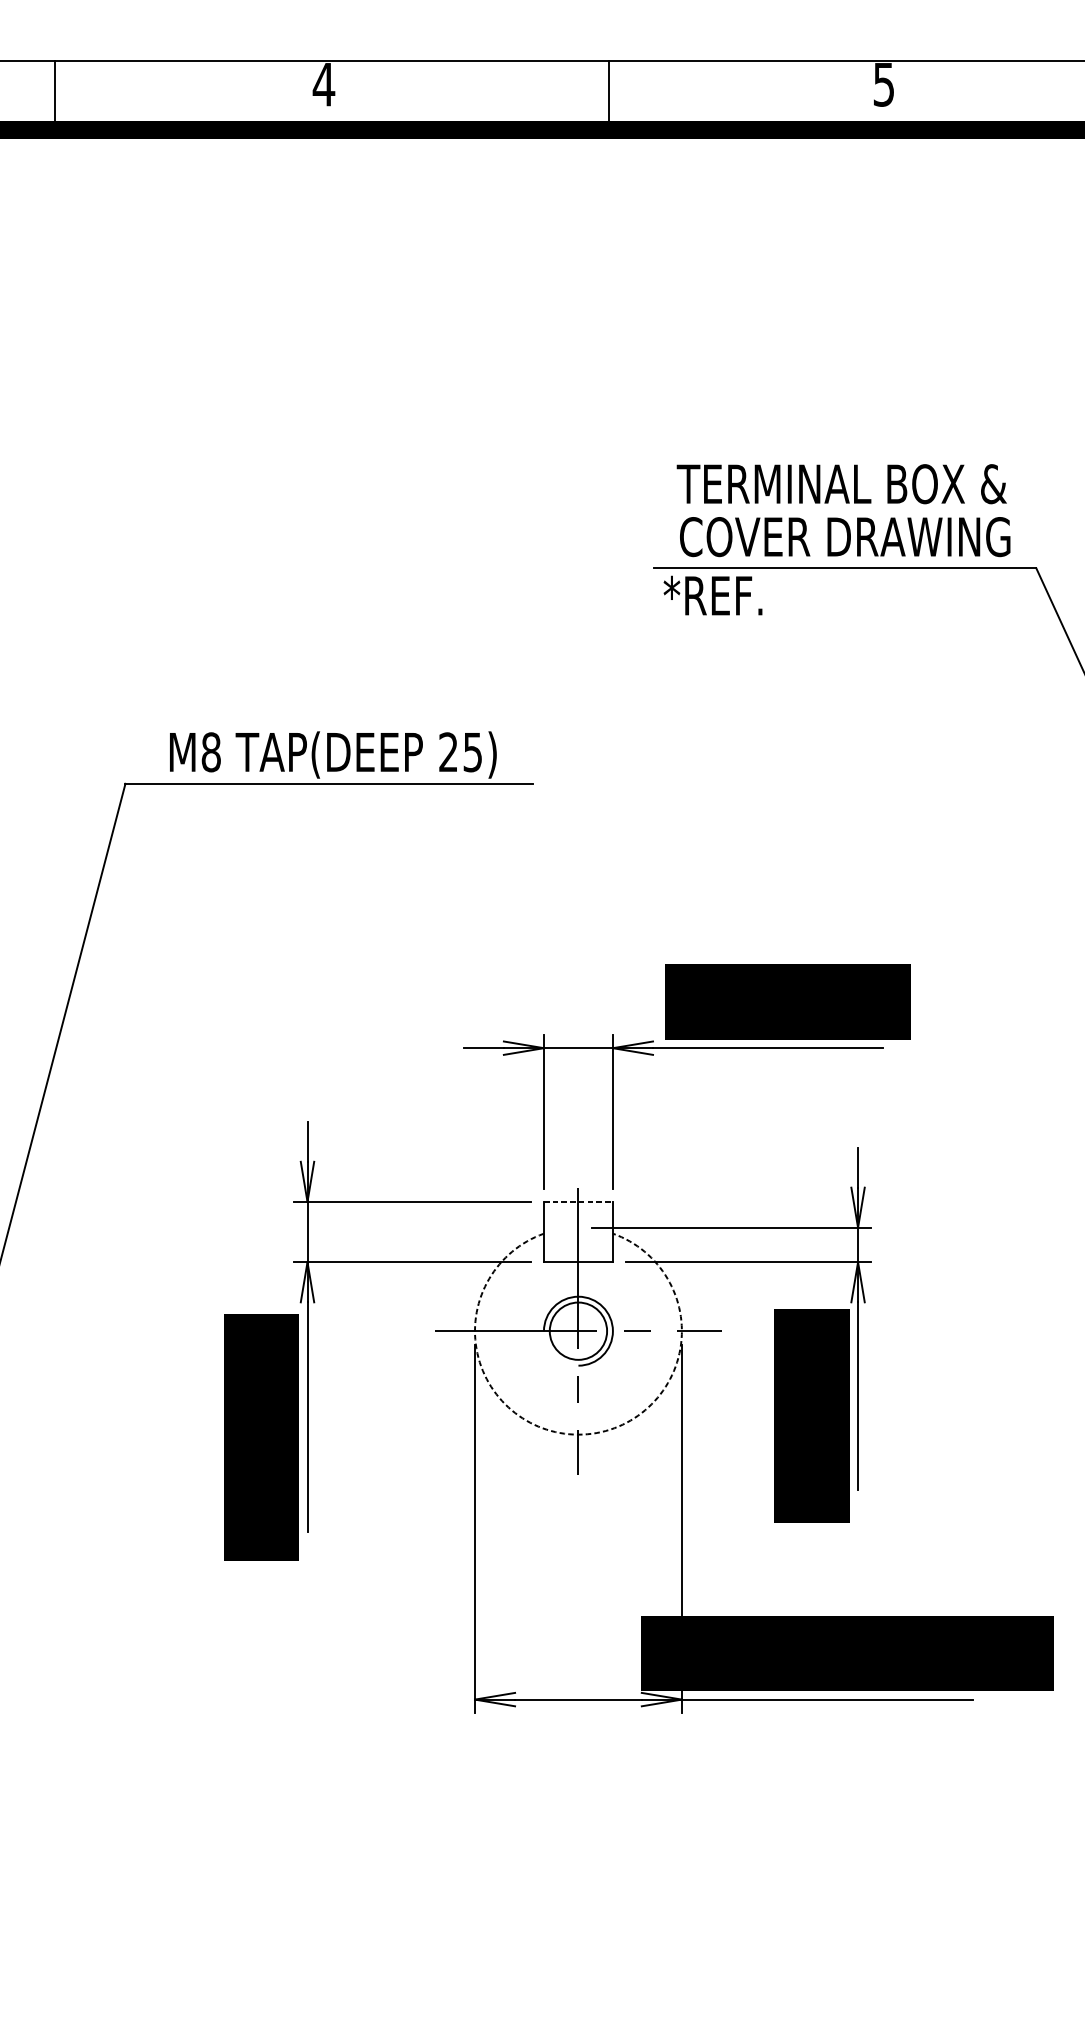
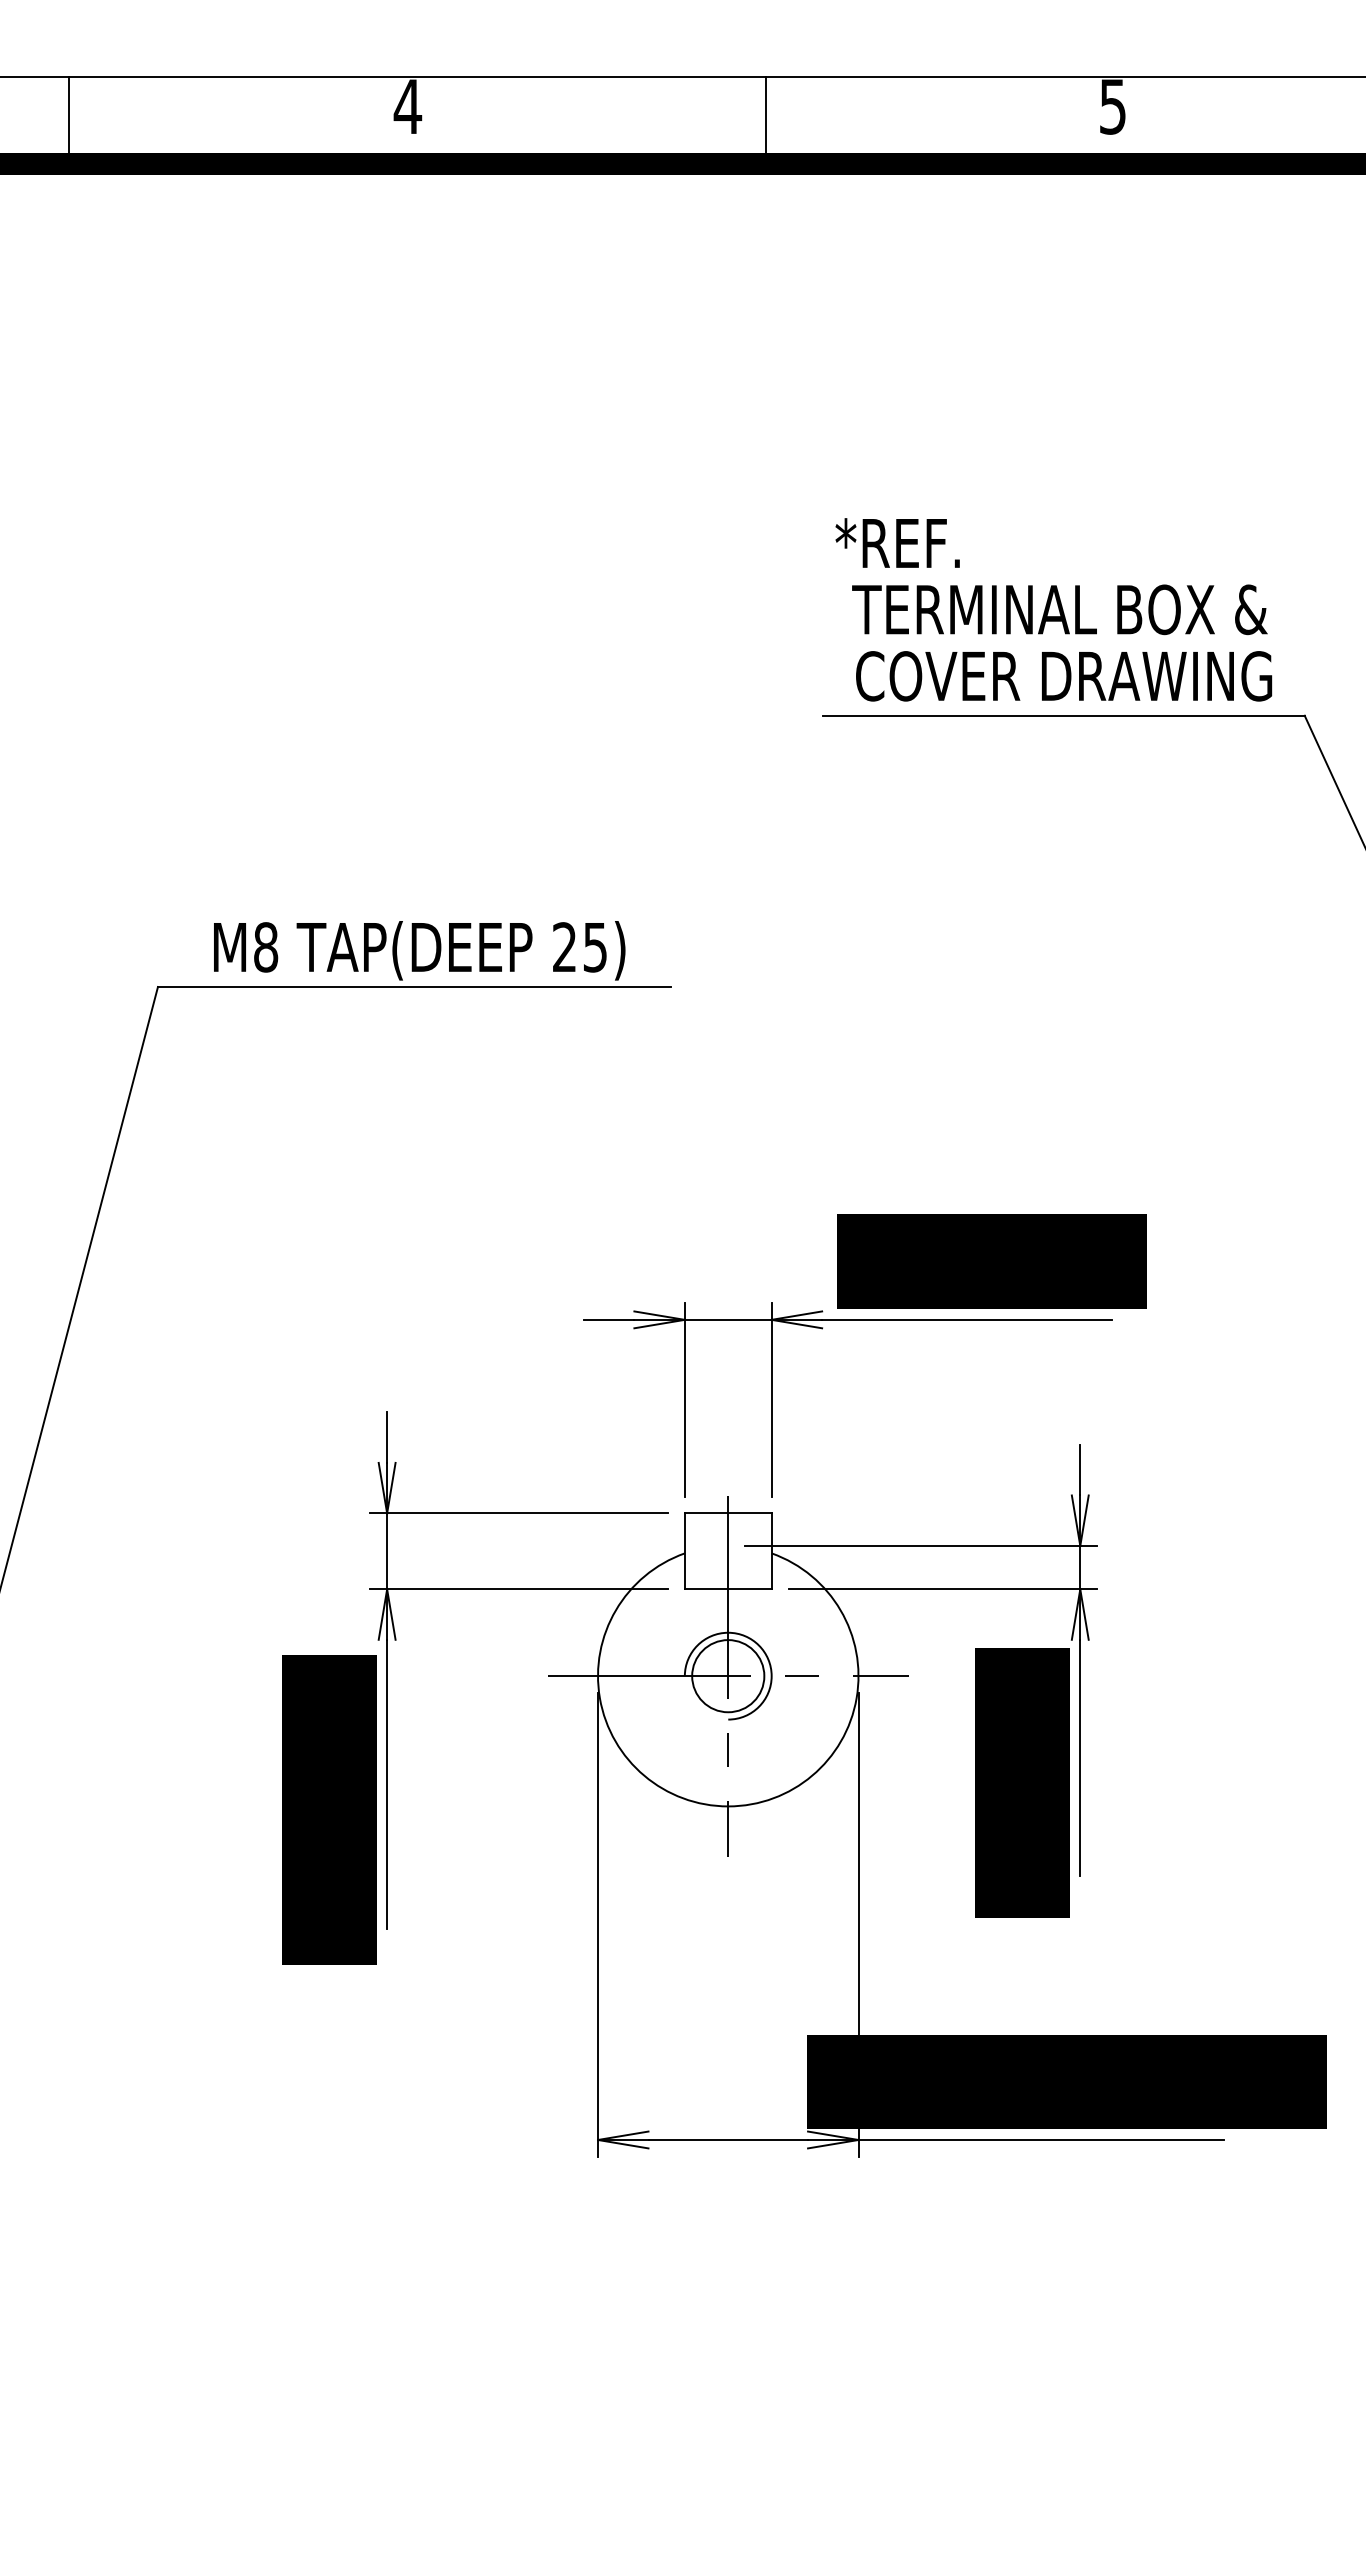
text: (712, 595) -> (897, 542), moved
line: (578, 1201) -> (728, 1513), dashed -> solid
arc: (578, 1434) -> (728, 1806), dashed -> solid

